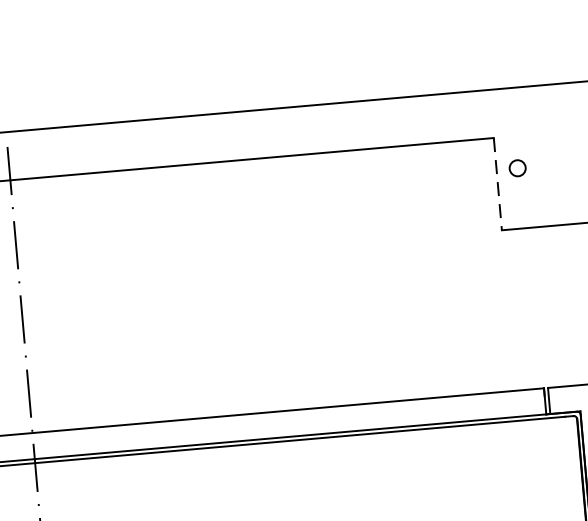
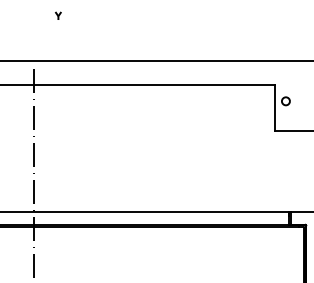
part: (47, 36) -> (58, 15), added
line: (498, 184) -> (275, 108), dashed -> solid

